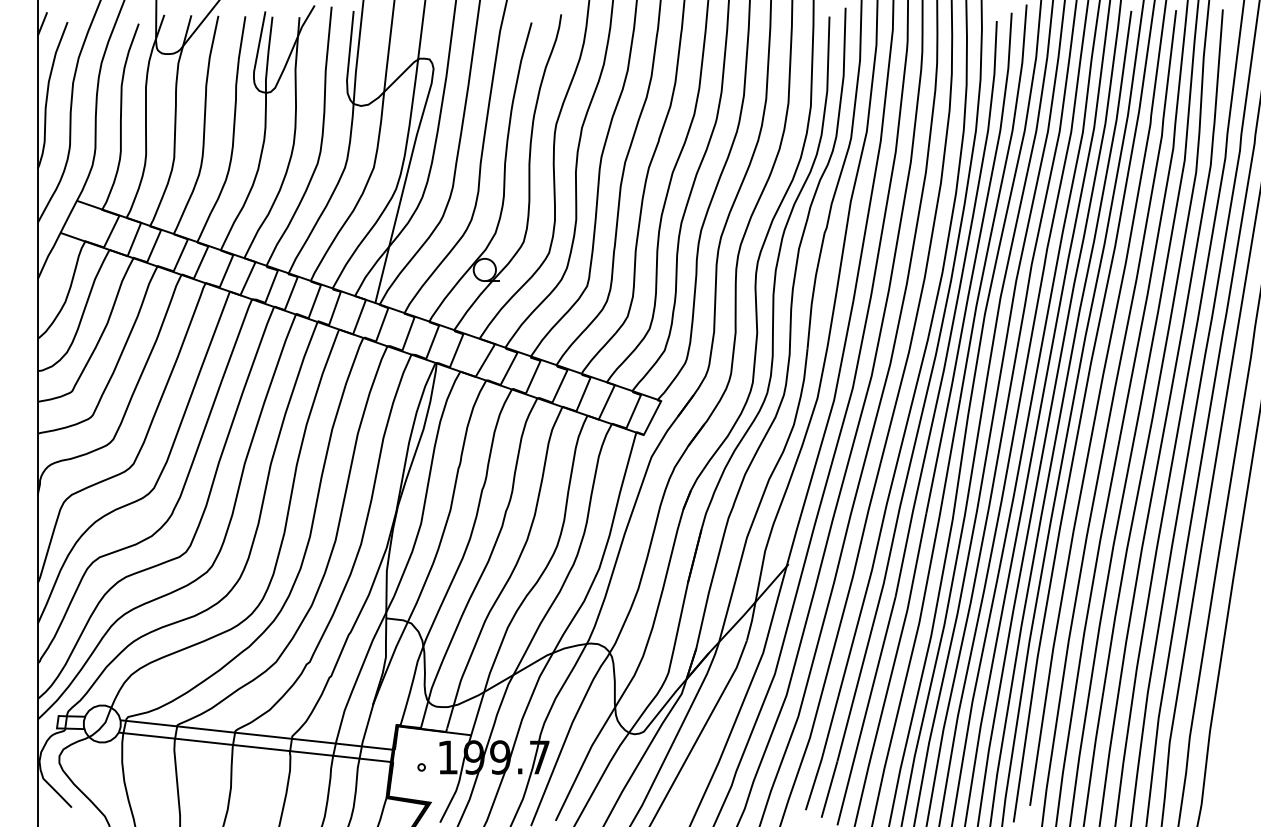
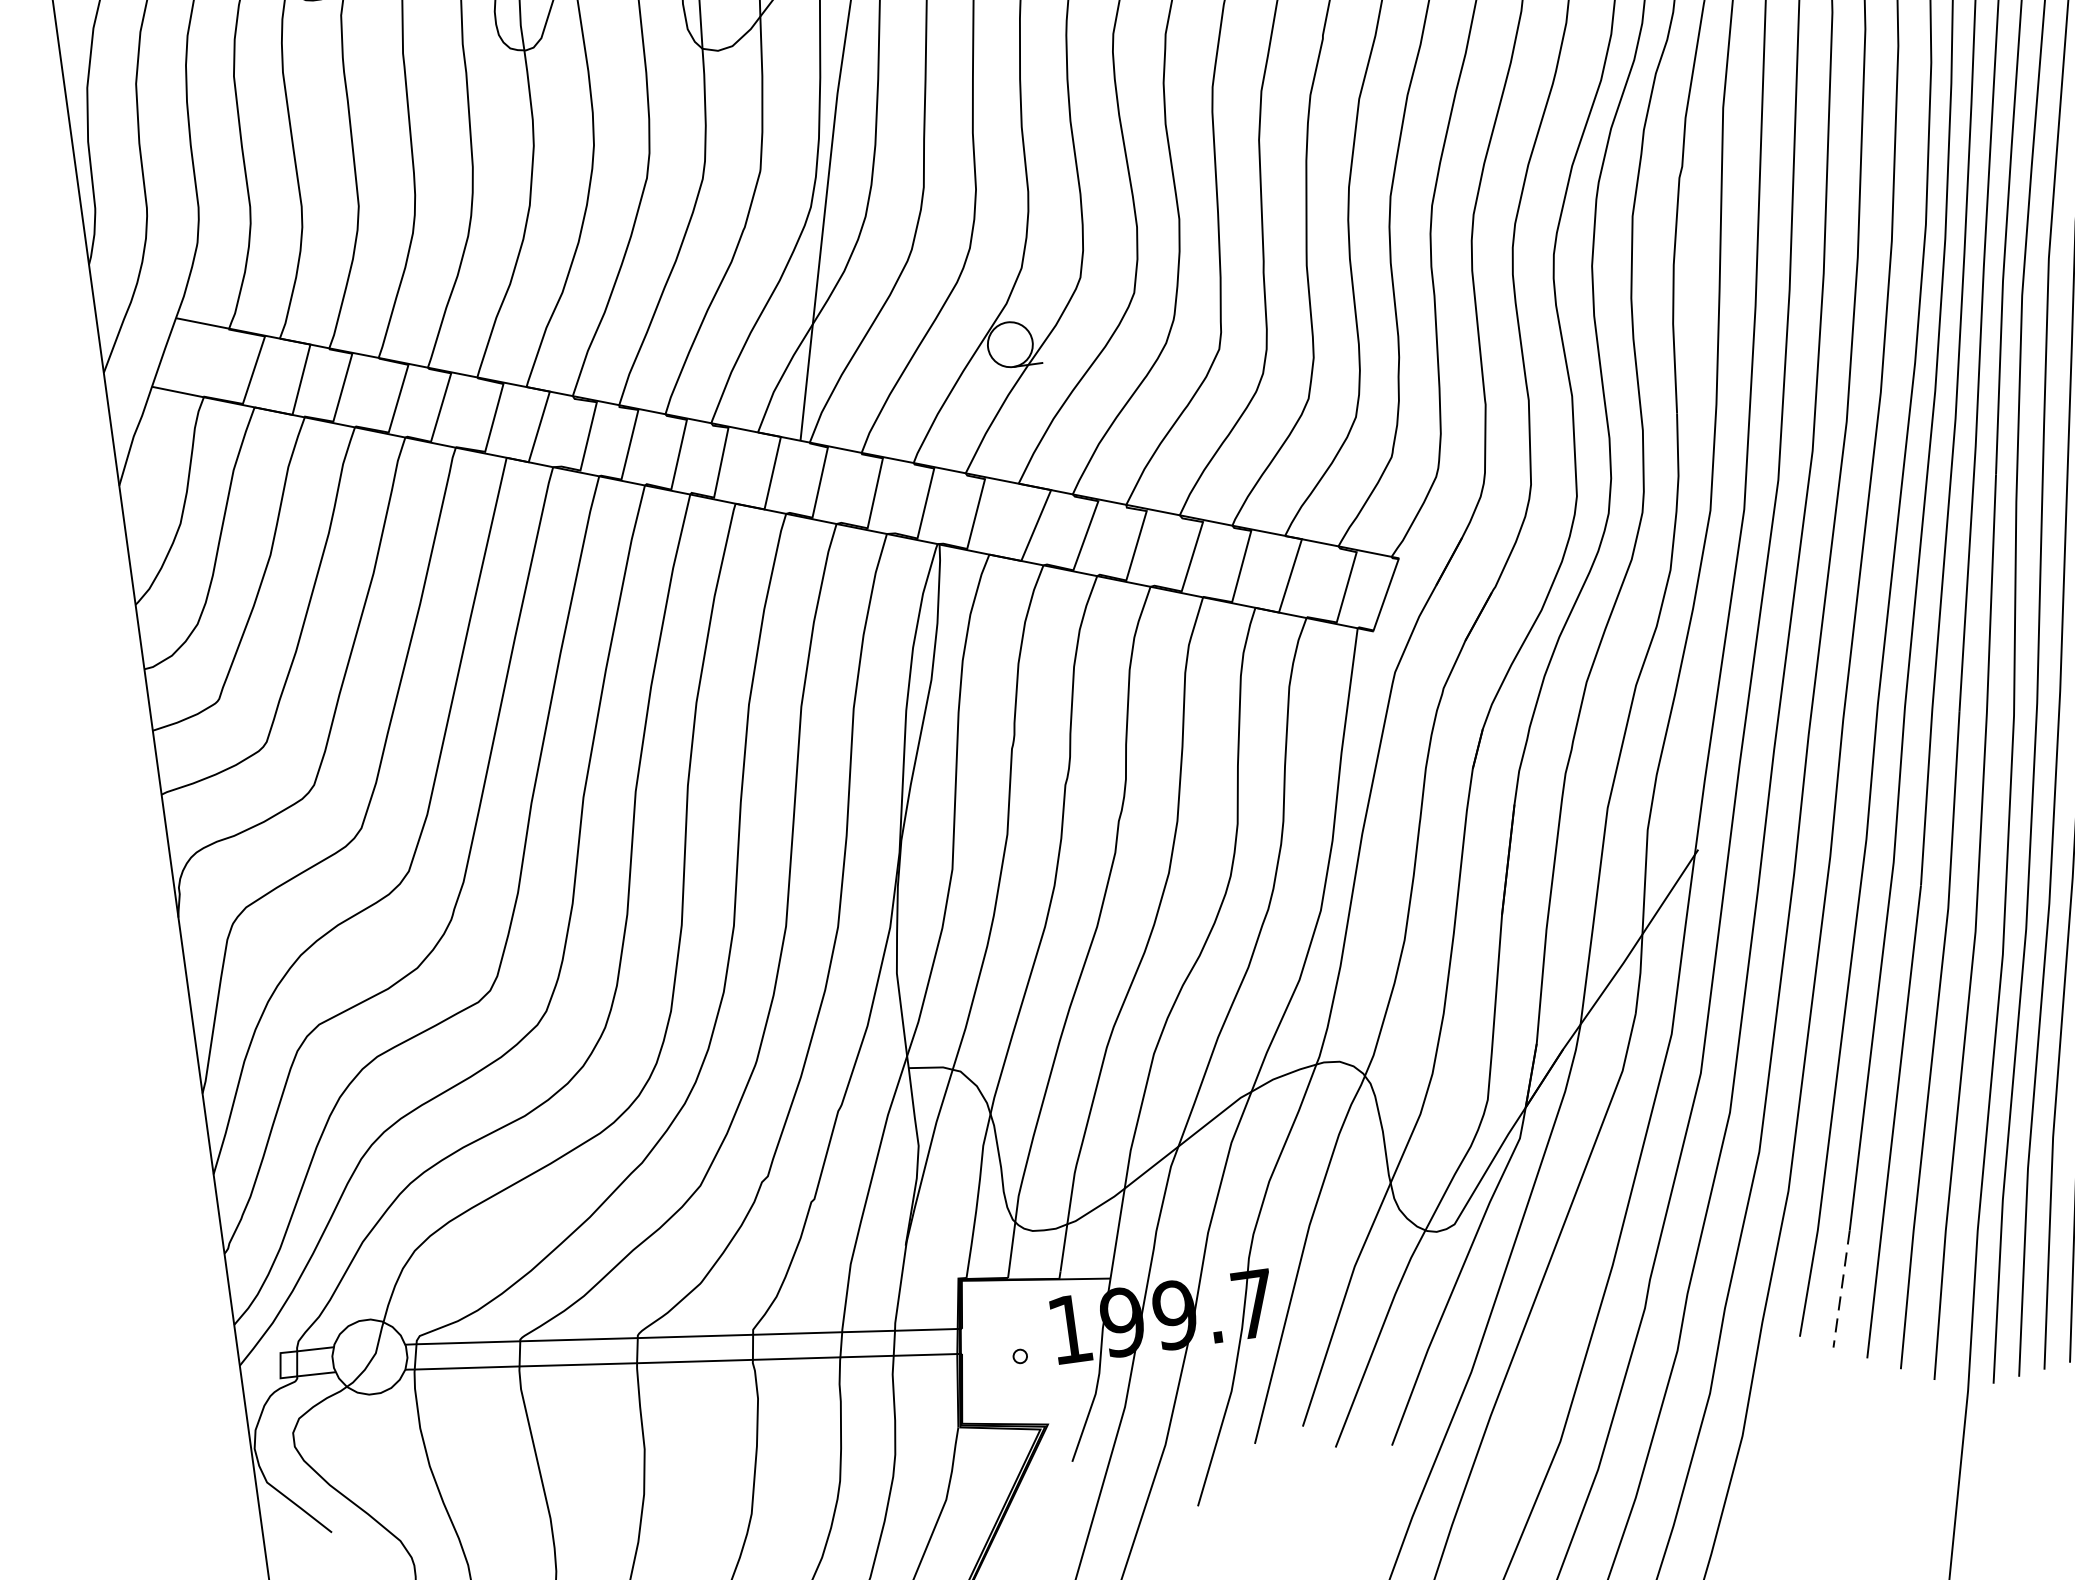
line: (829, 790) -> (1841, 1290), solid -> dashed

